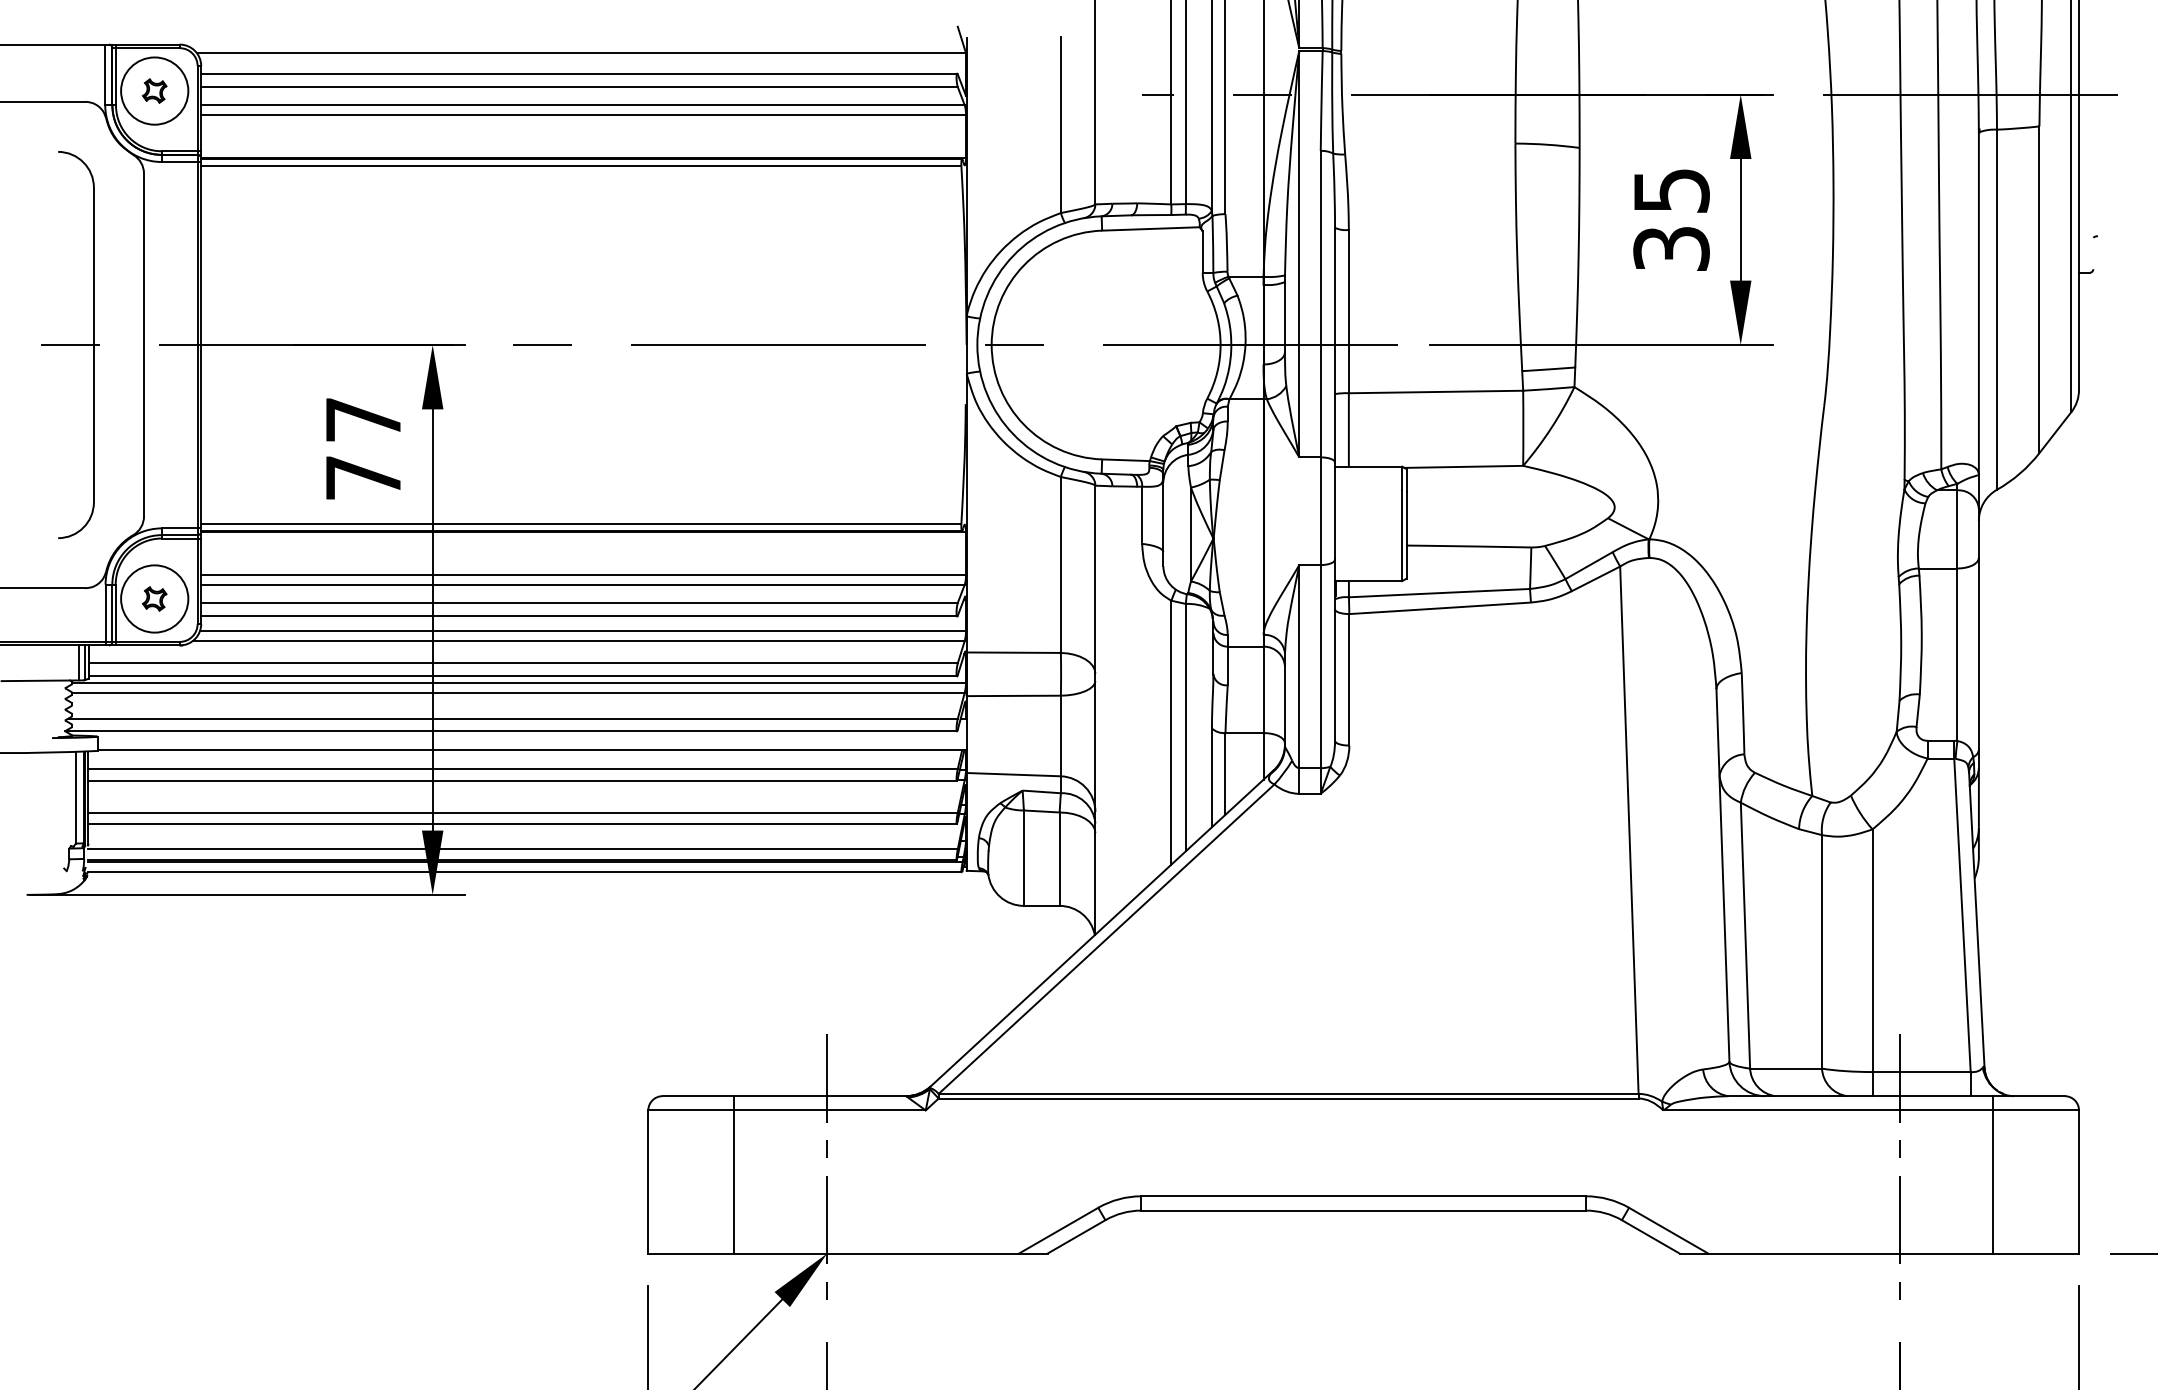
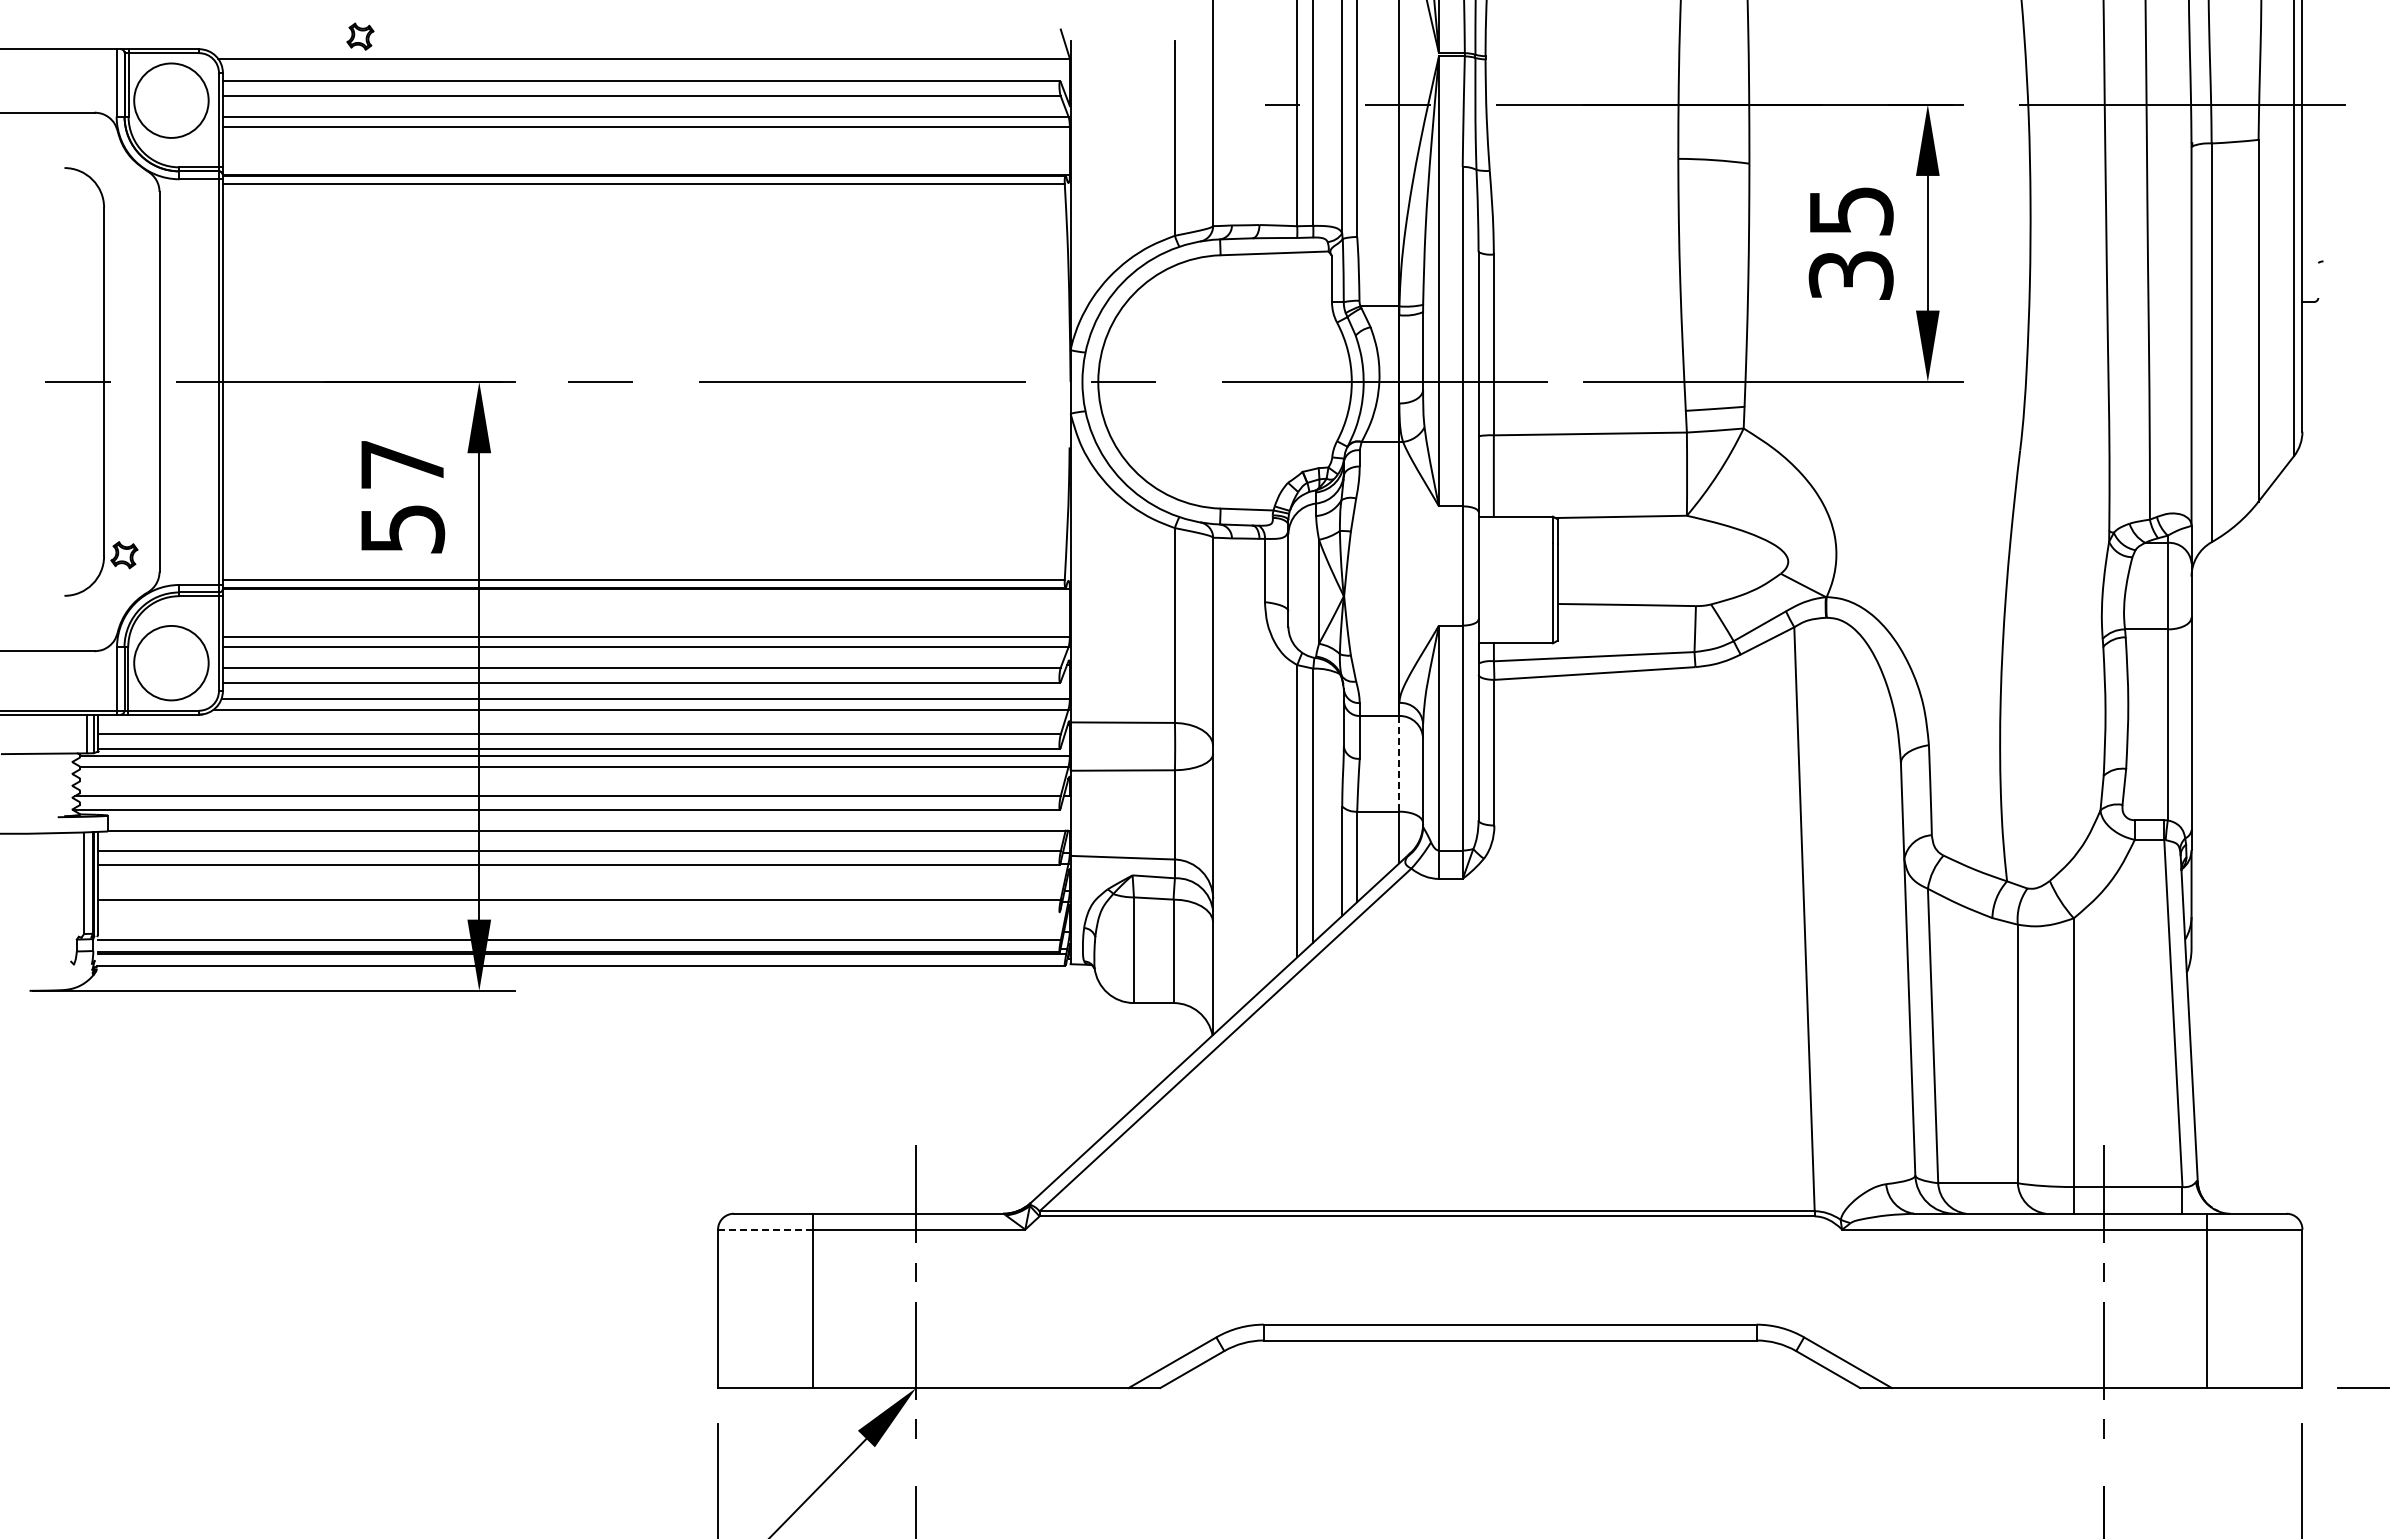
part: (154, 90) -> (360, 36), moved
text: (364, 478) -> (403, 529), 77 -> 57
part: (154, 599) -> (124, 555), moved
line: (1263, 689) -> (1399, 763), solid -> dashed
line: (522, 824) -> (578, 912), removed
line: (691, 1110) -> (765, 1229), solid -> dashed

